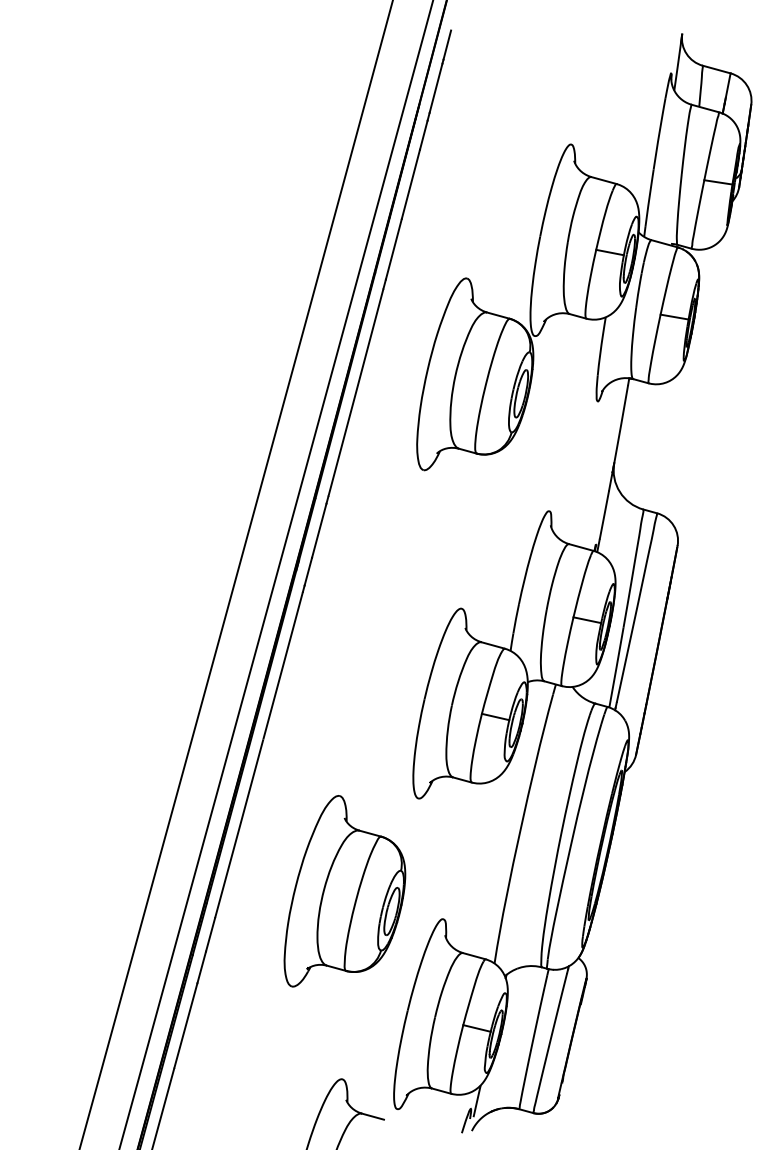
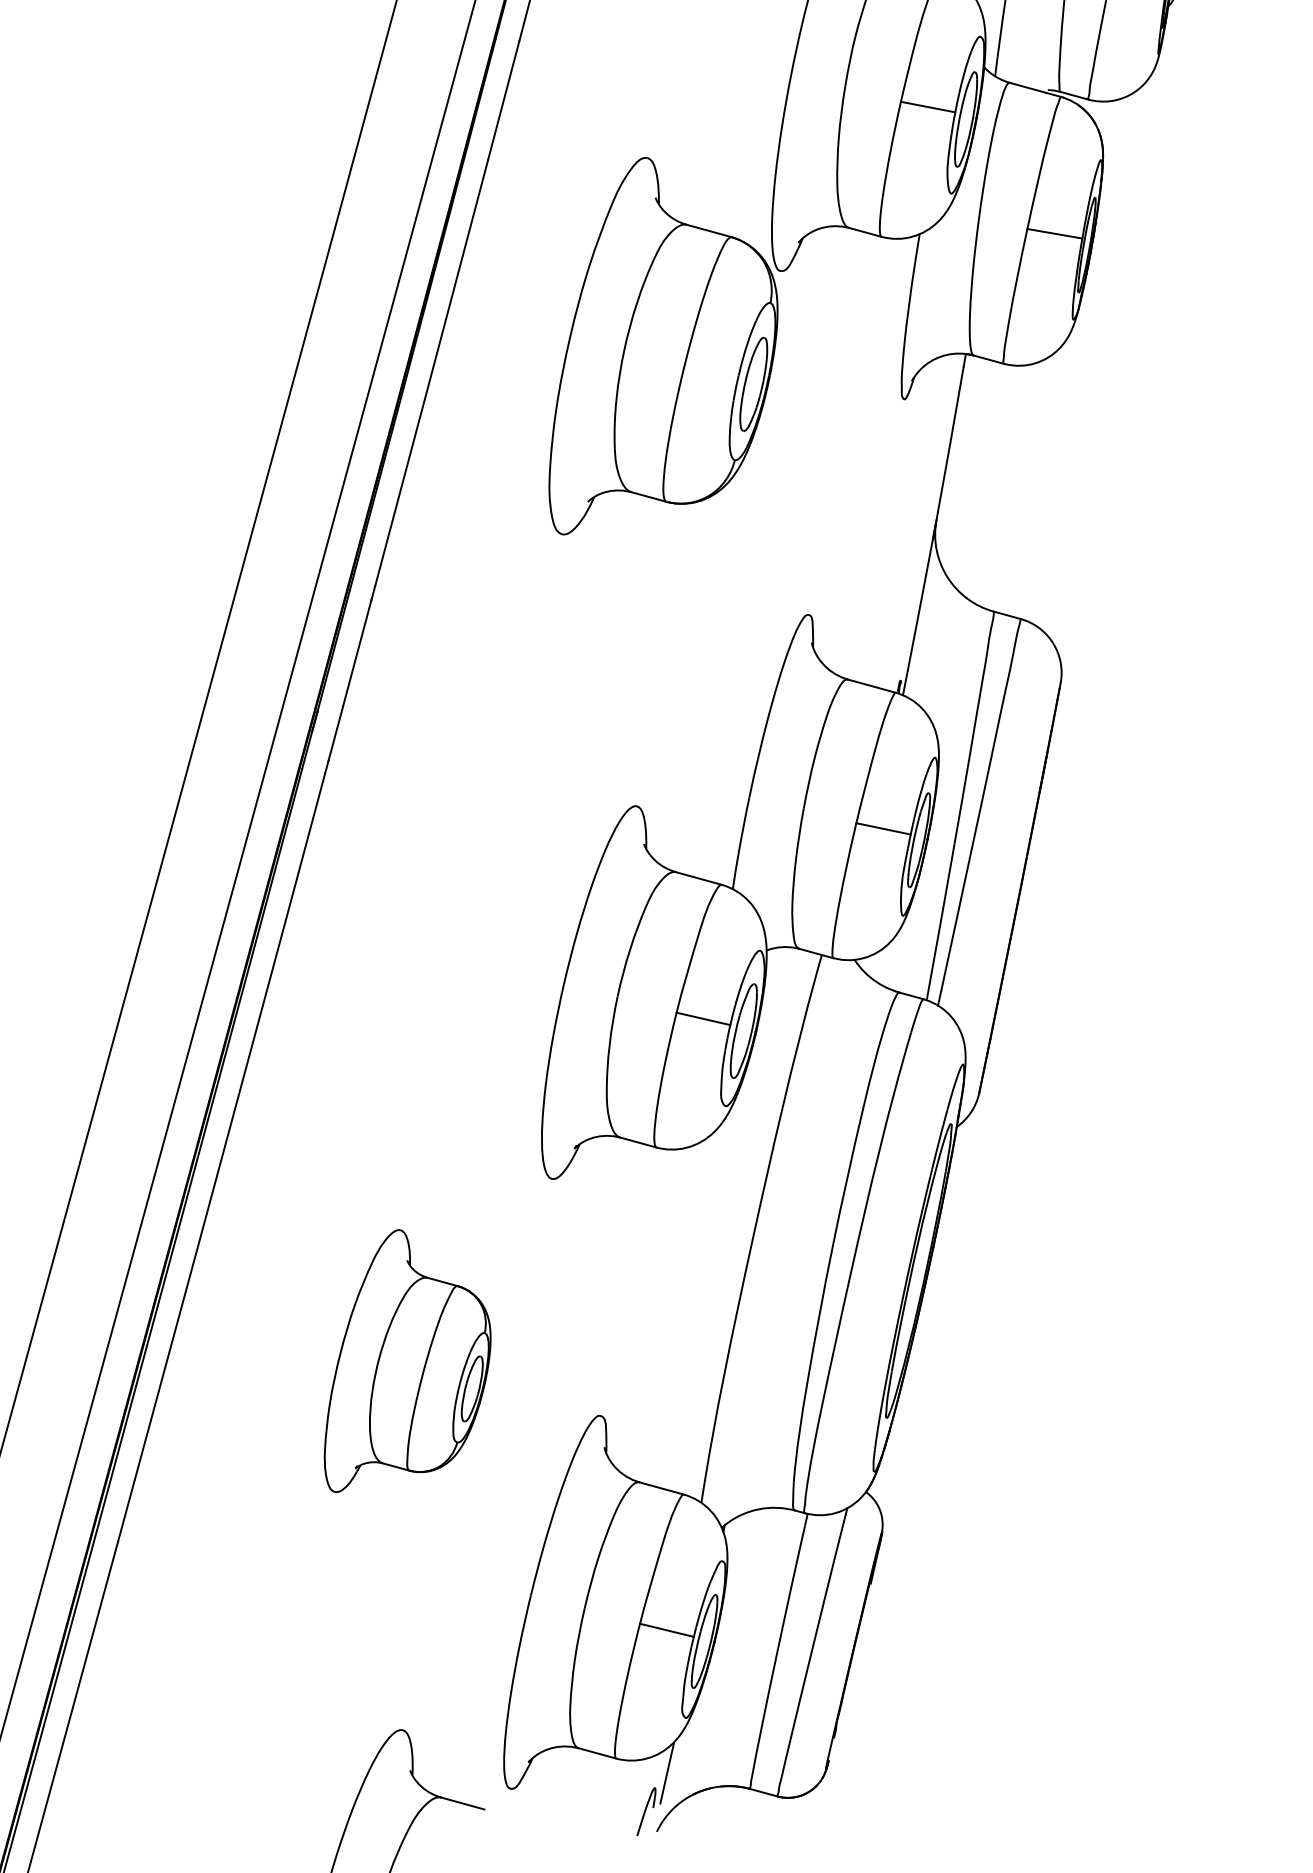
part: (344, 891) -> (406, 1361), size x0.7

